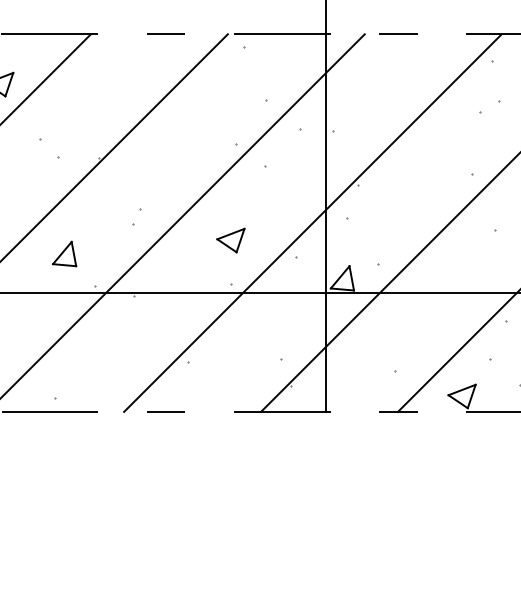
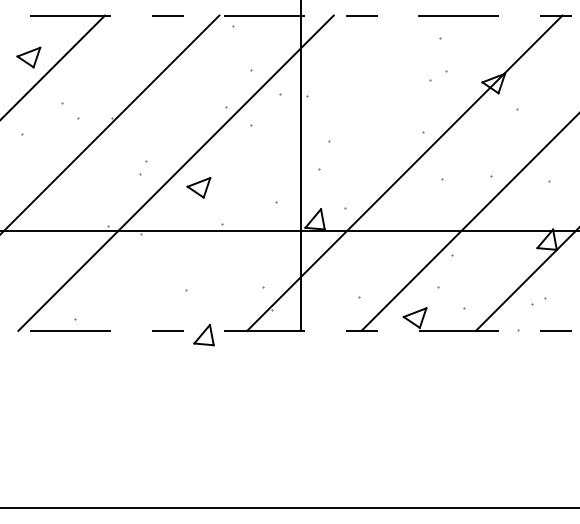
line: (312, 222) -> (290, 172), removed
part: (230, 240) -> (198, 187), moved
part: (63, 254) -> (203, 335), moved

